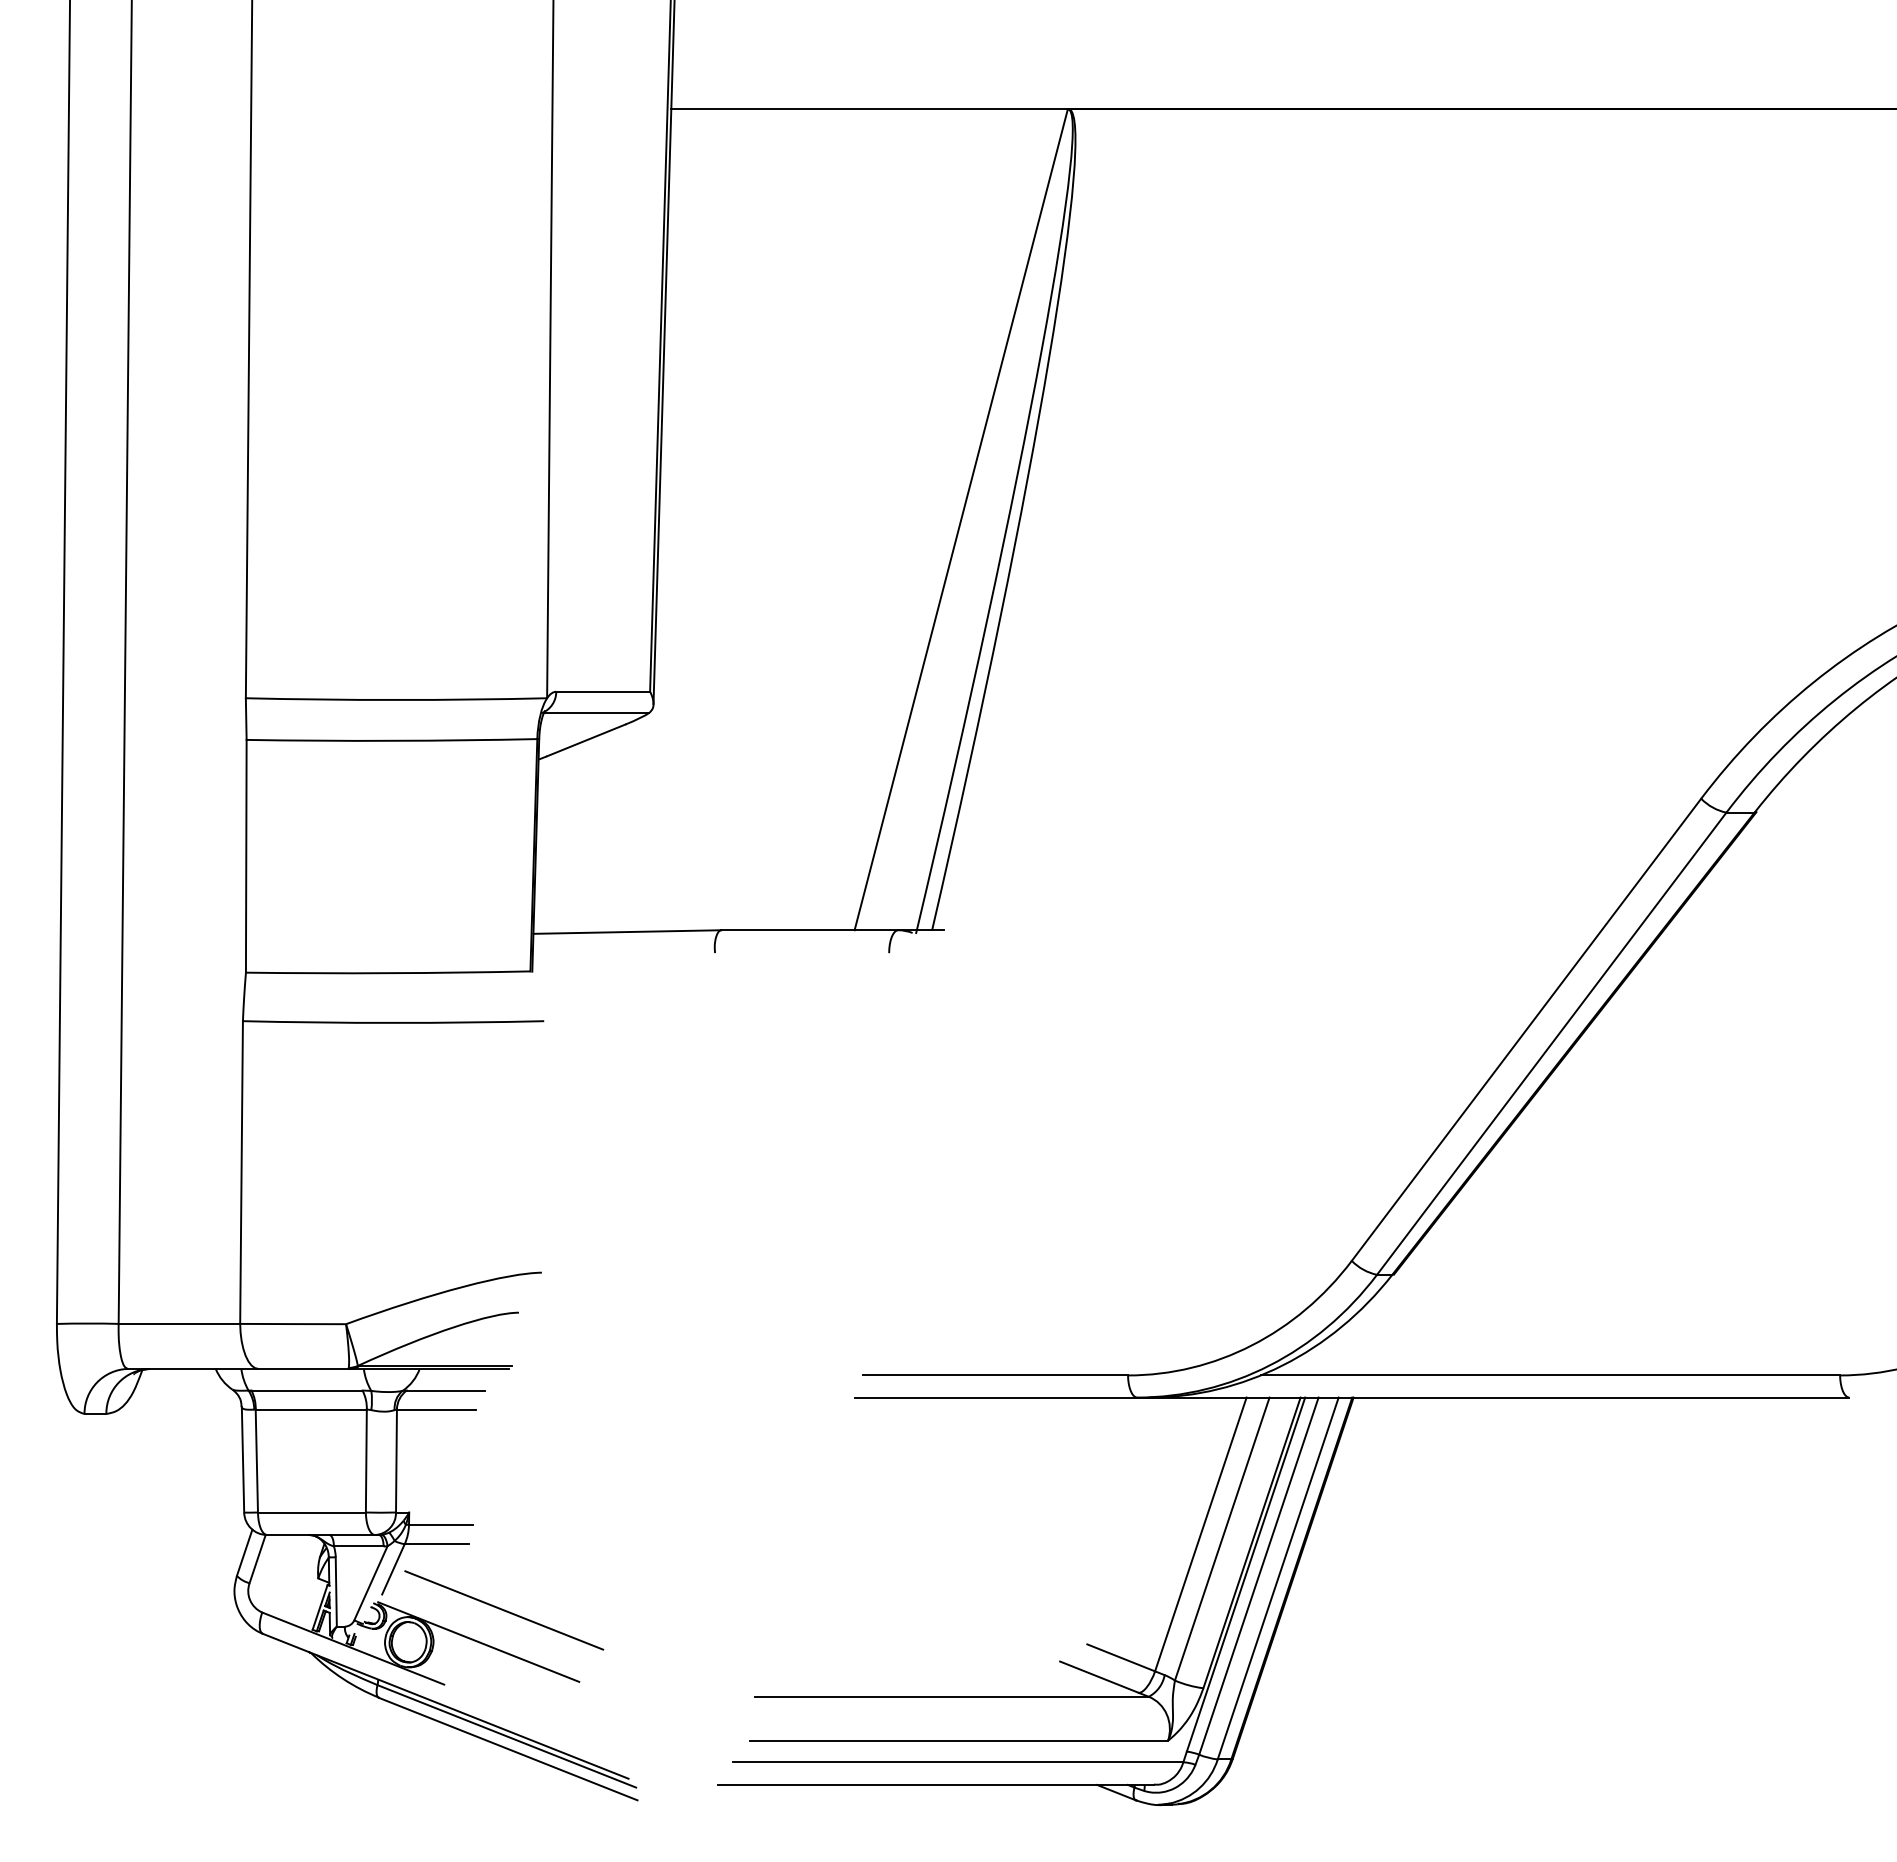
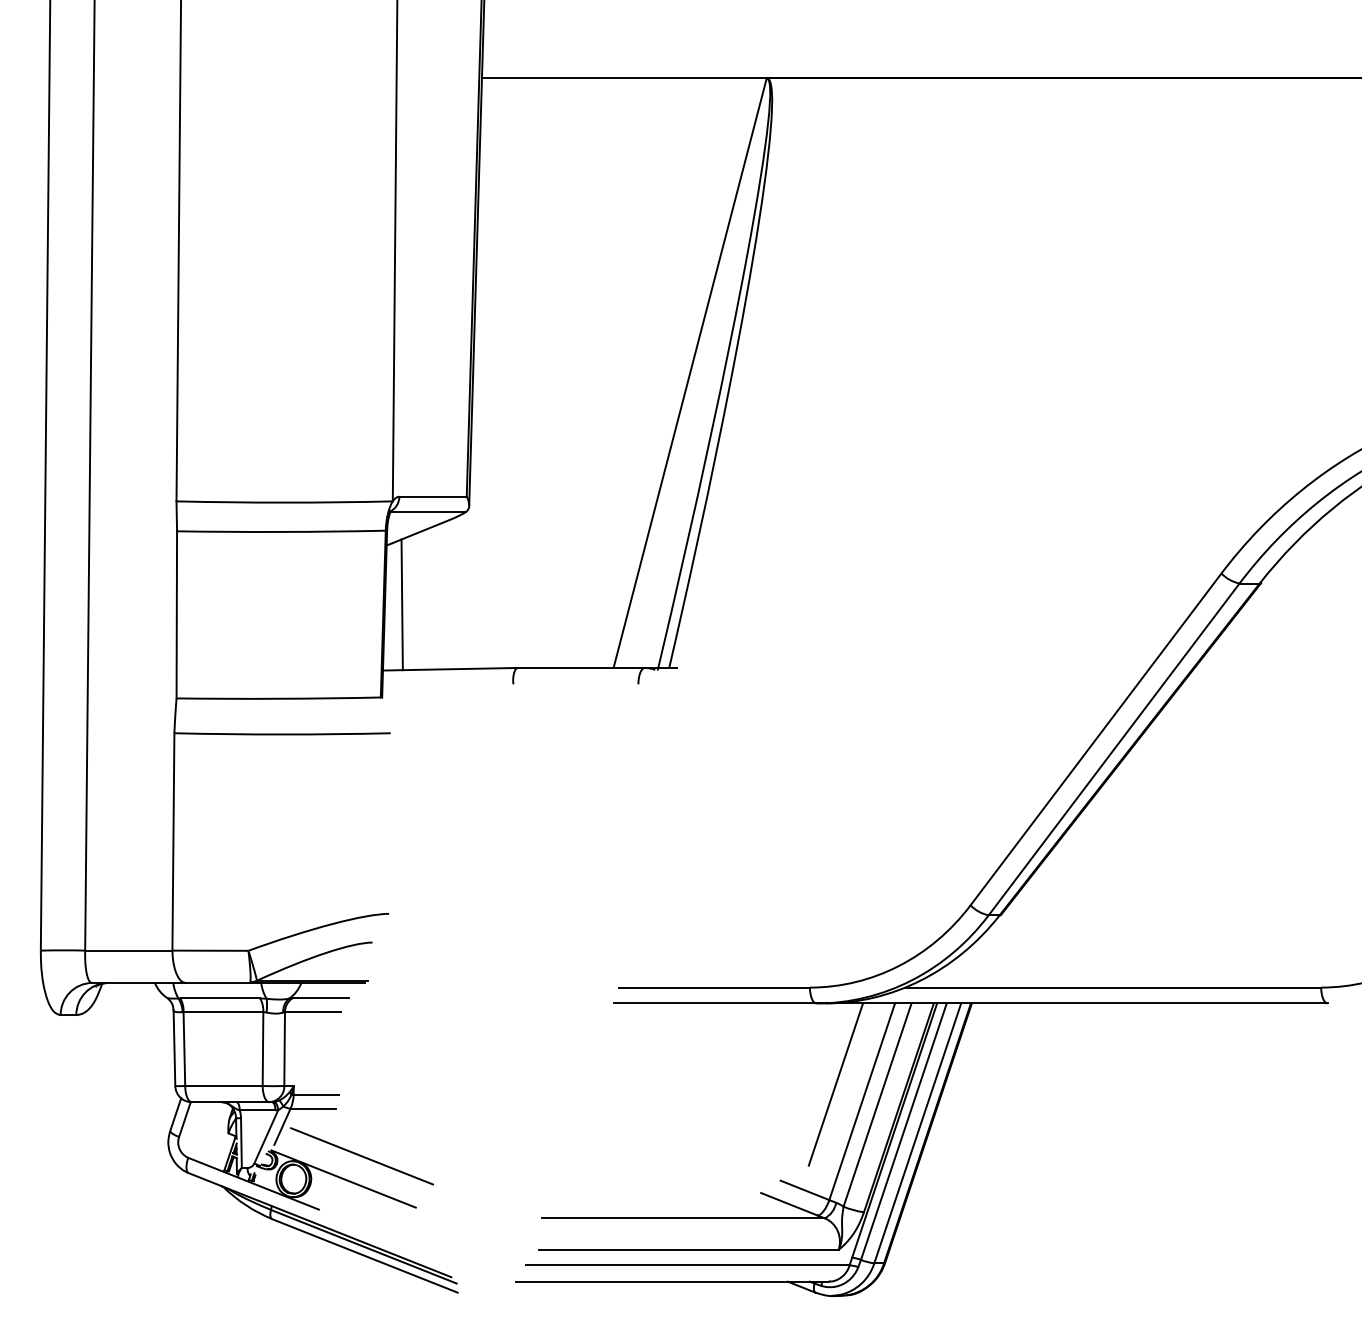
line: (560, 842) -> (402, 604), added
line: (1164, 1510) -> (836, 1084), added

